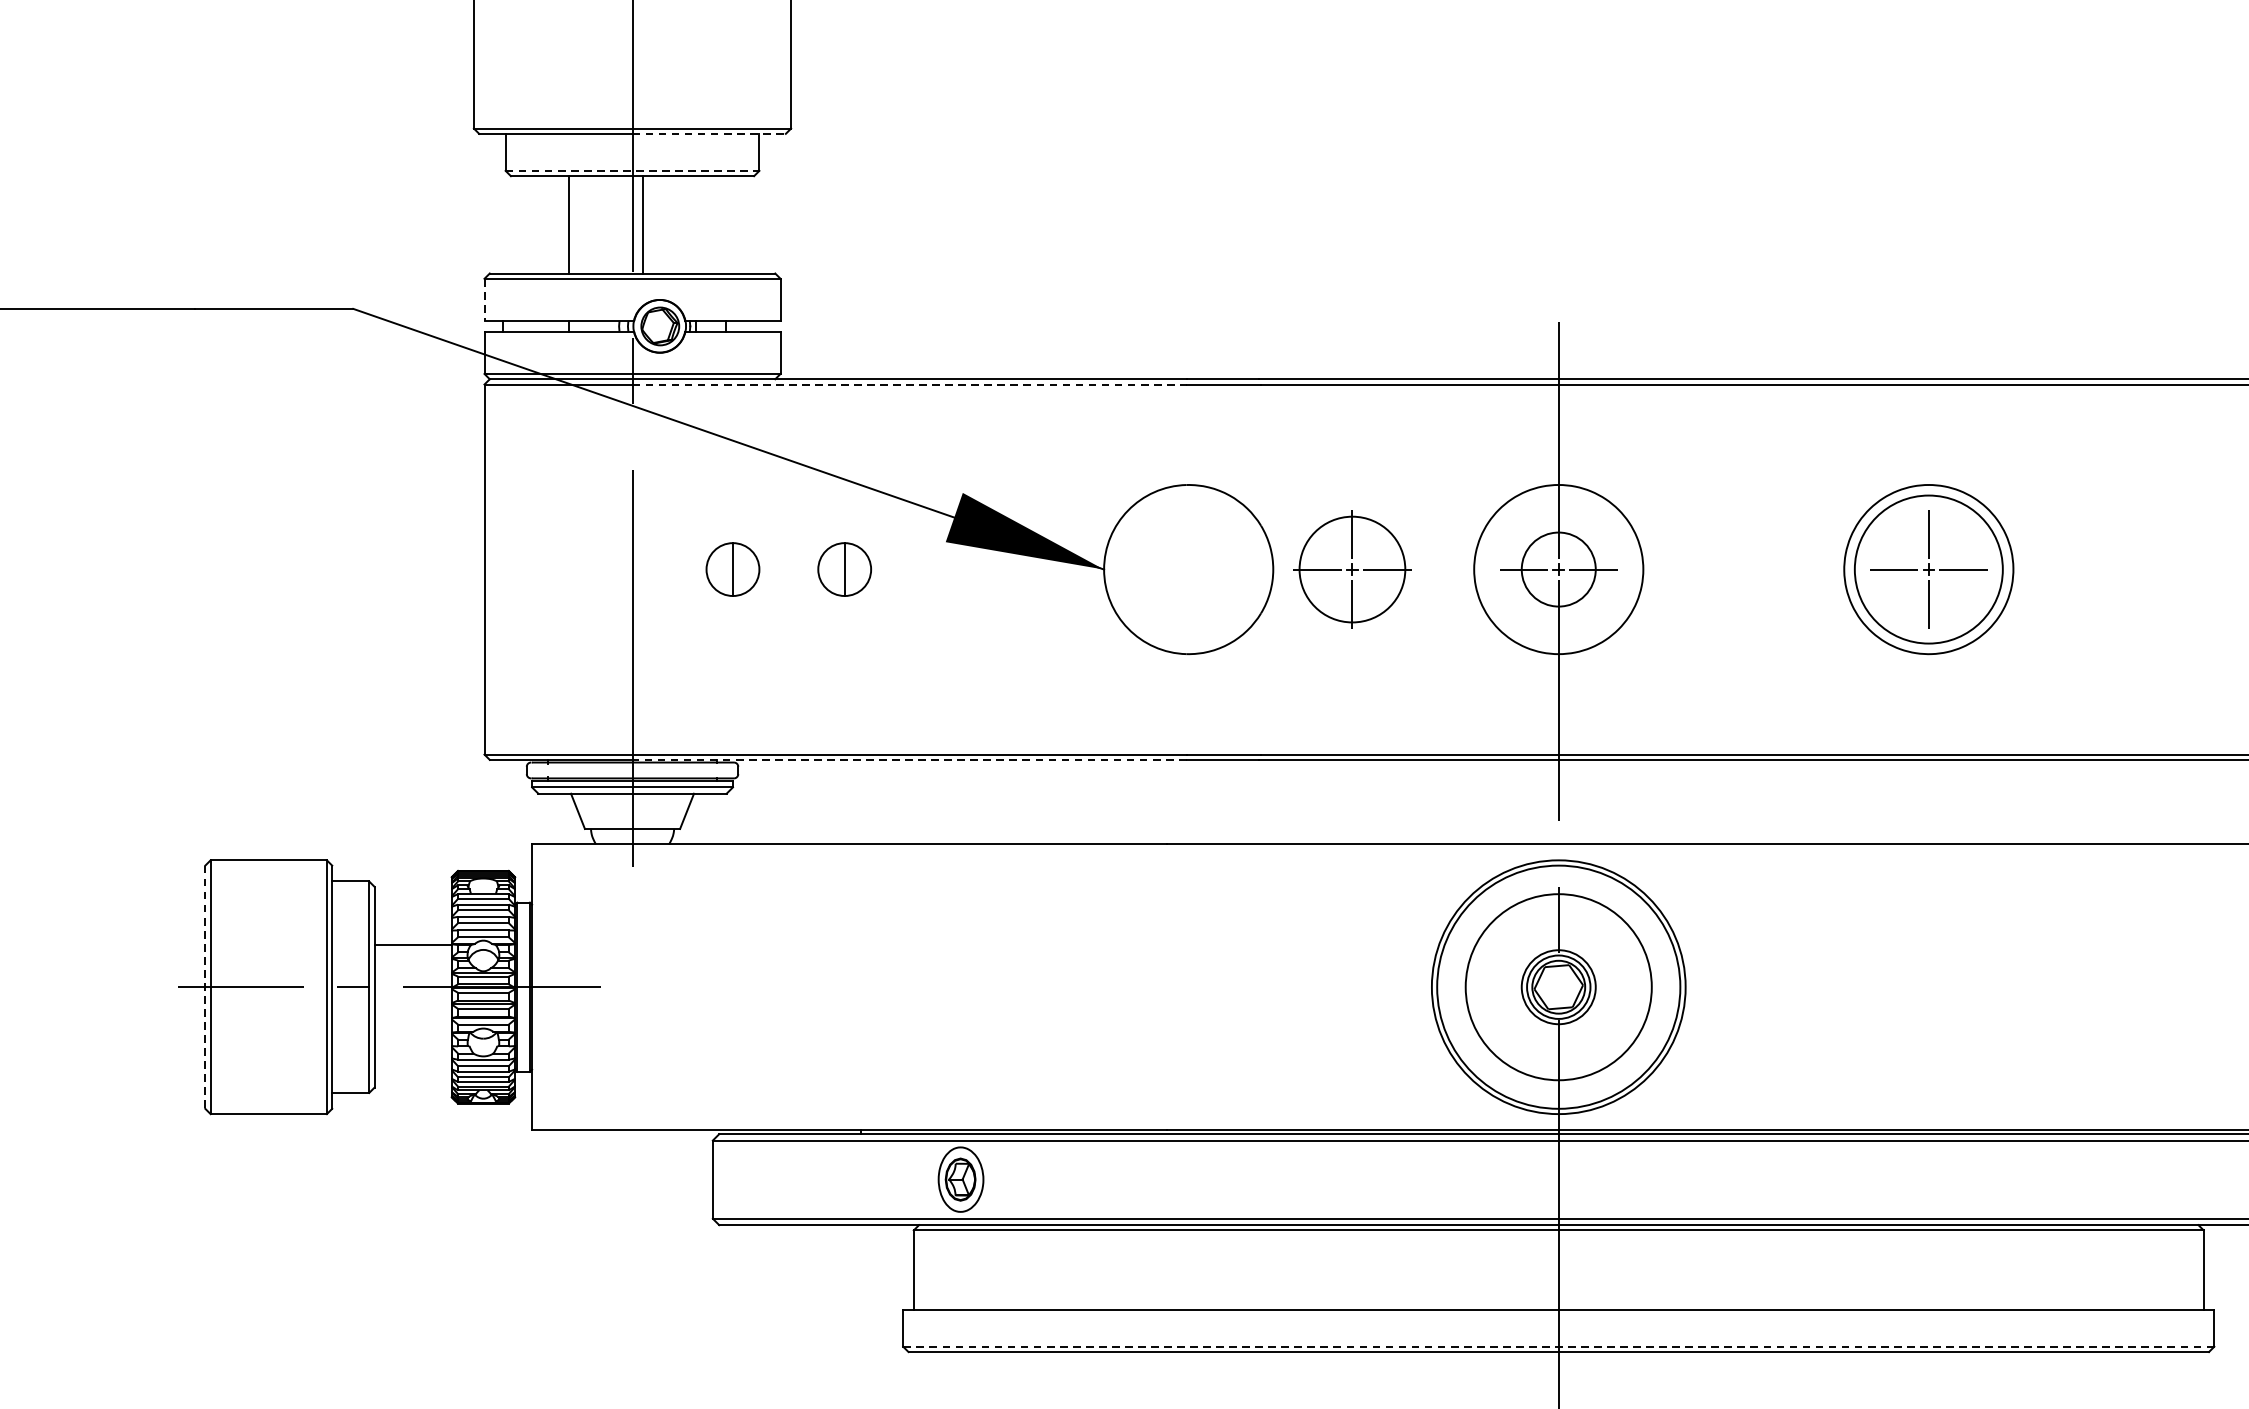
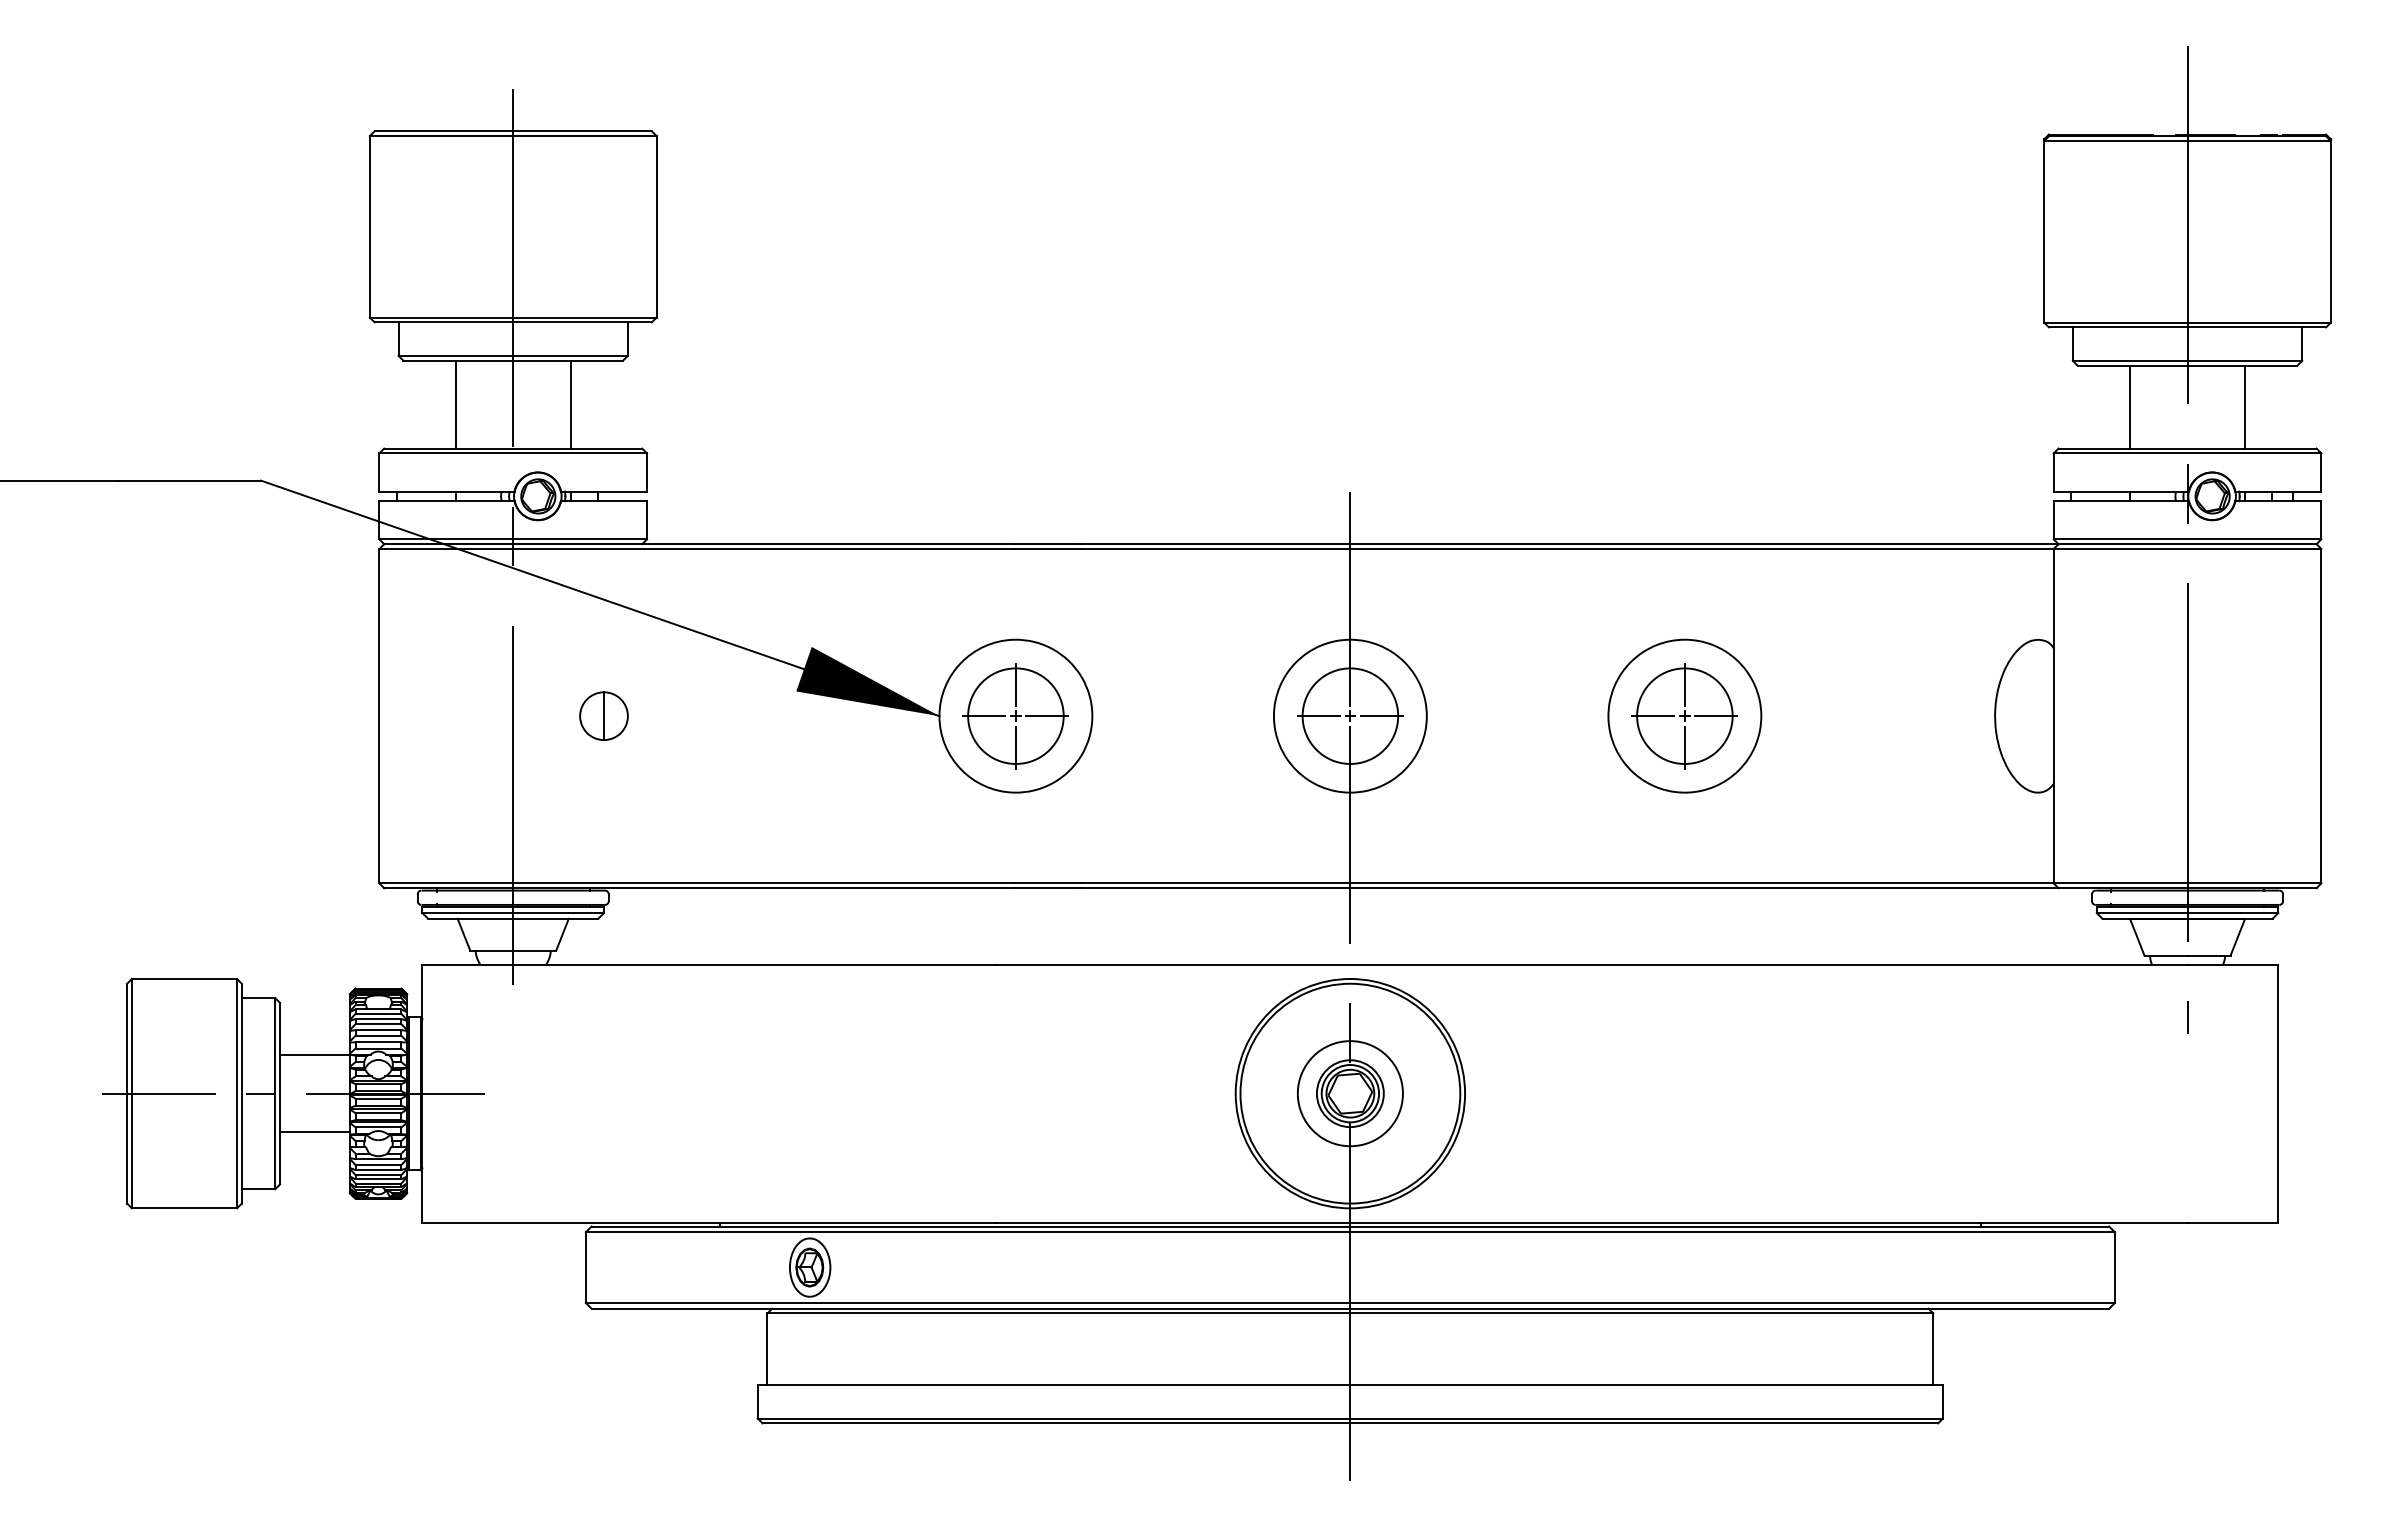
line: (710, 133) -> (583, 322), dashed -> solid
line: (632, 170) -> (513, 355), dashed -> solid
line: (642, 224) -> (570, 404), moved
line: (484, 299) -> (379, 472), dashed -> solid
line: (910, 384) -> (764, 548), dashed -> solid
part: (844, 568) -> (704, 715), removed
circle: (1558, 568) -> (1350, 715), size x1.43
circle: (1928, 568) -> (1684, 715), size x0.71
part: (1351, 569) -> (1015, 716), moved
line: (909, 760) -> (763, 888), dashed -> solid
line: (205, 987) -> (127, 1093), dashed -> solid
circle: (1557, 987) -> (1349, 1093), size x0.62
line: (412, 1029) -> (314, 1131), added
line: (1558, 1346) -> (1350, 1418), dashed -> solid

